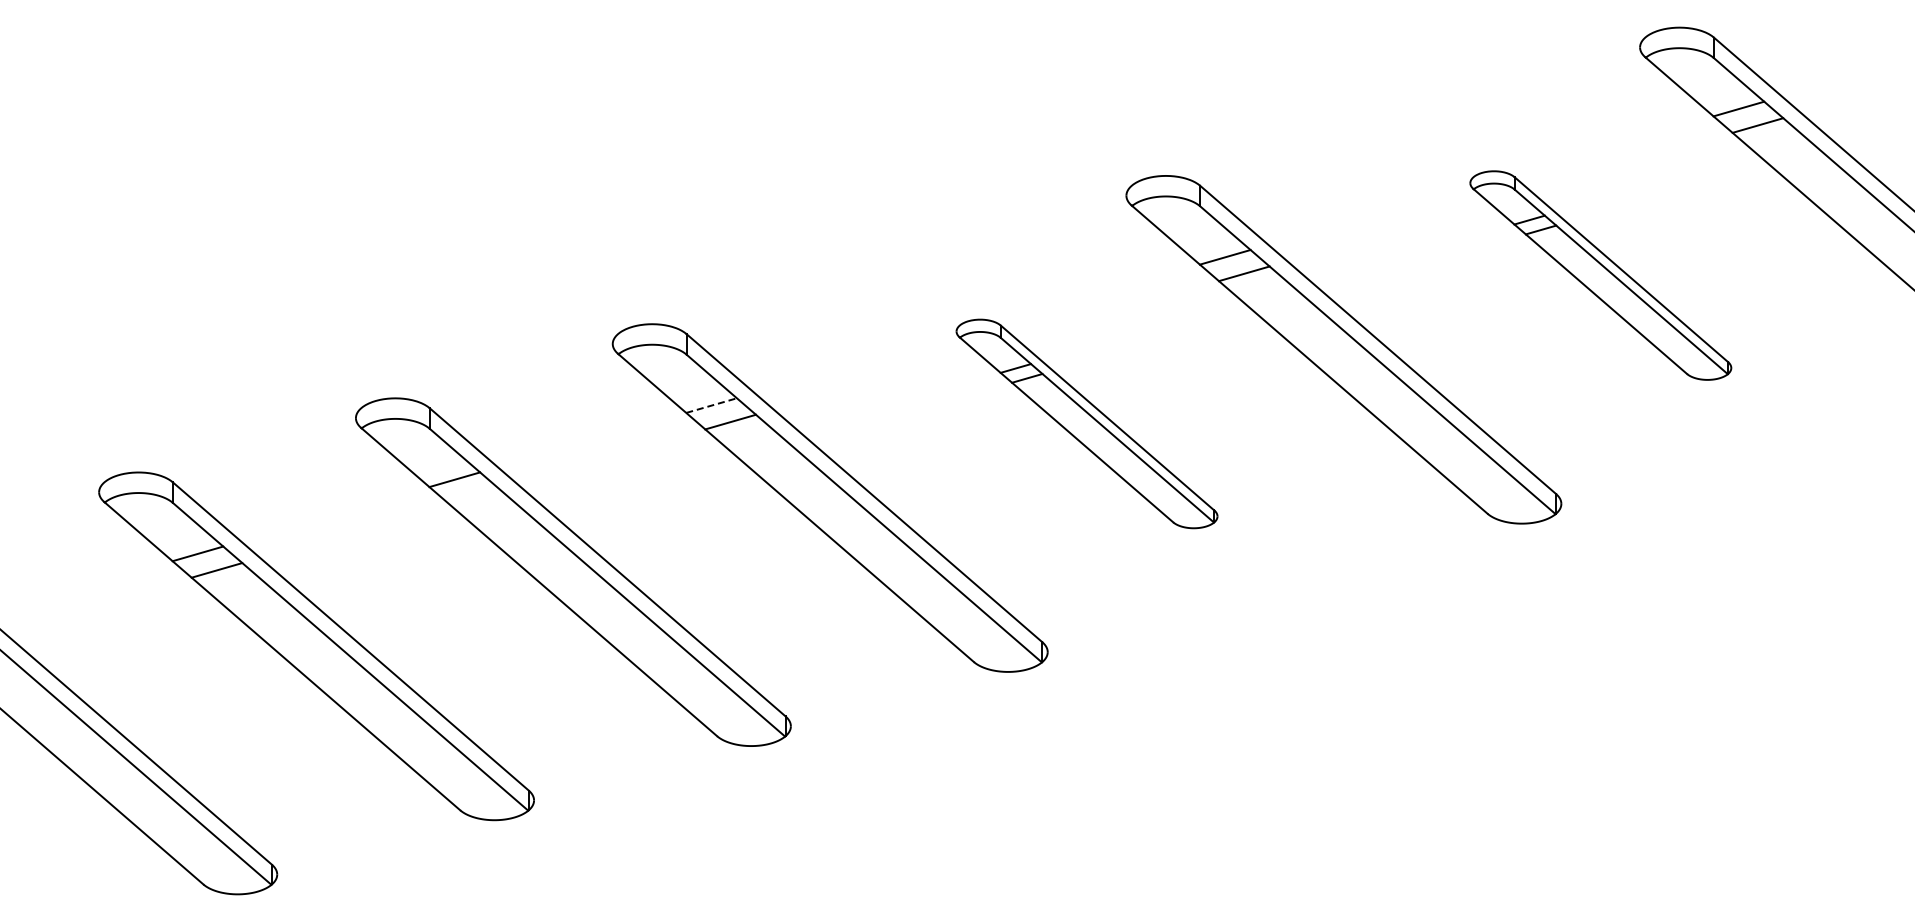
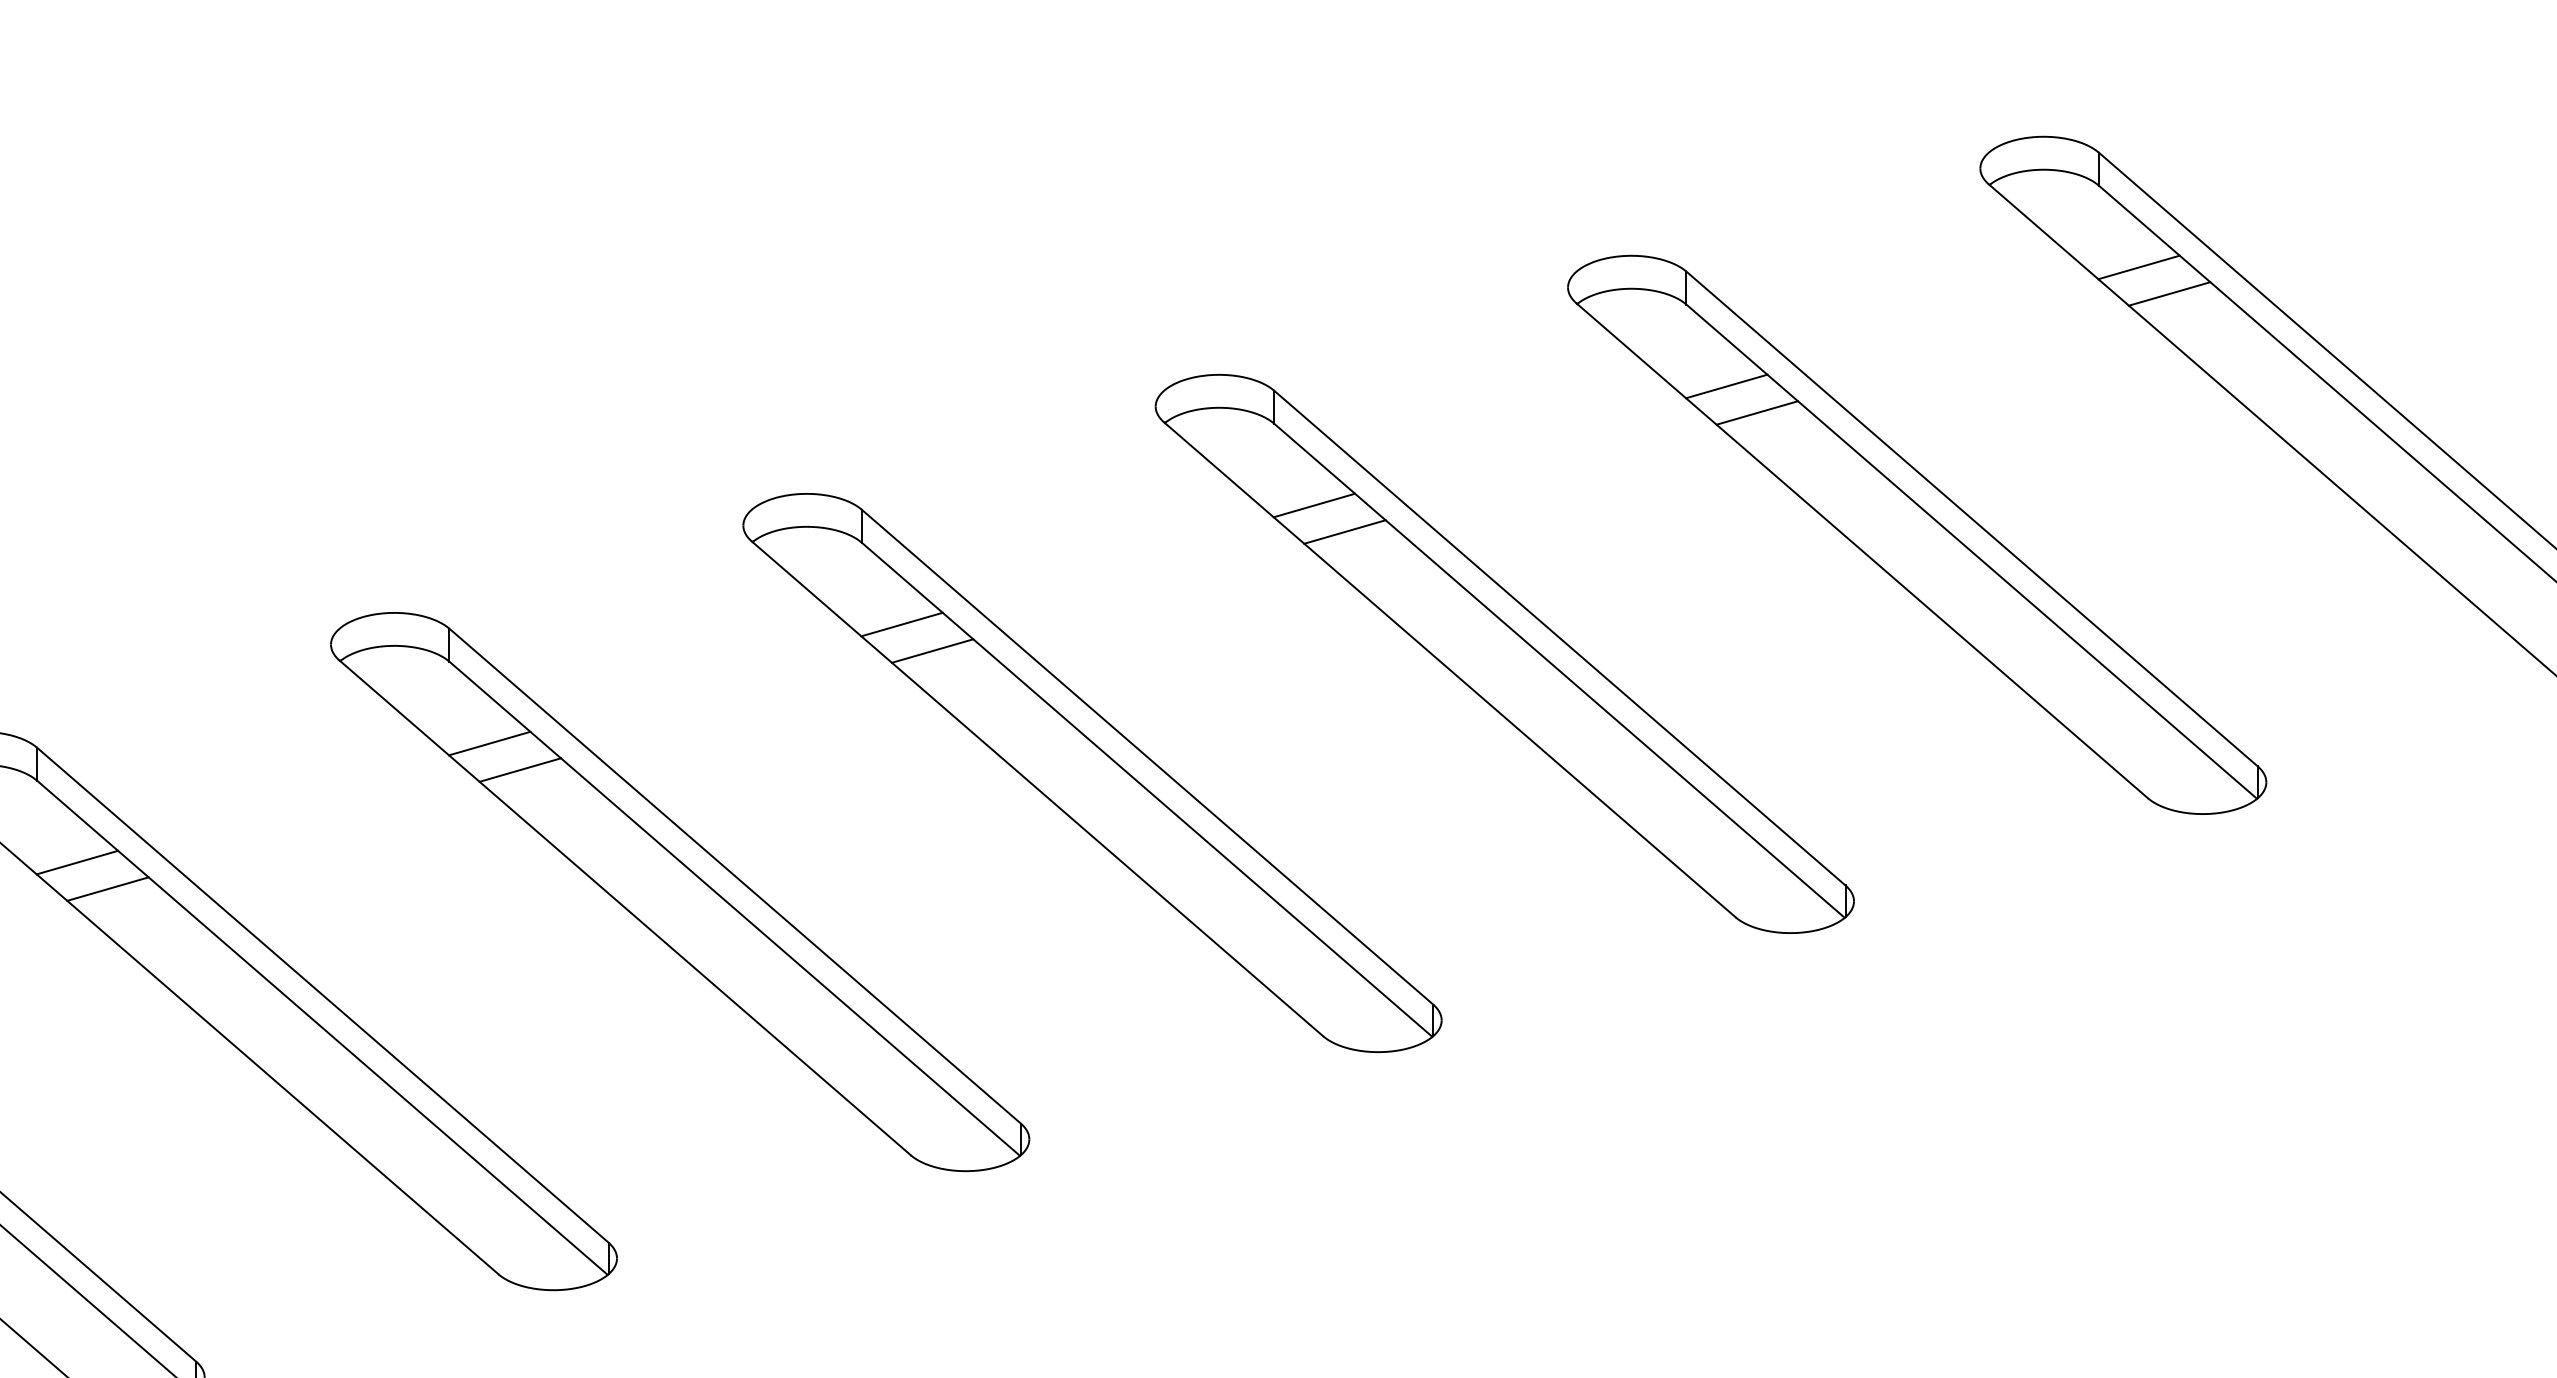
part: (1600, 275) -> (1916, 534), size x1.67
line: (712, 405) -> (491, 743), dashed -> solid
part: (1086, 423) -> (1091, 772), size x1.67
line: (473, 495) -> (107, 887), added

